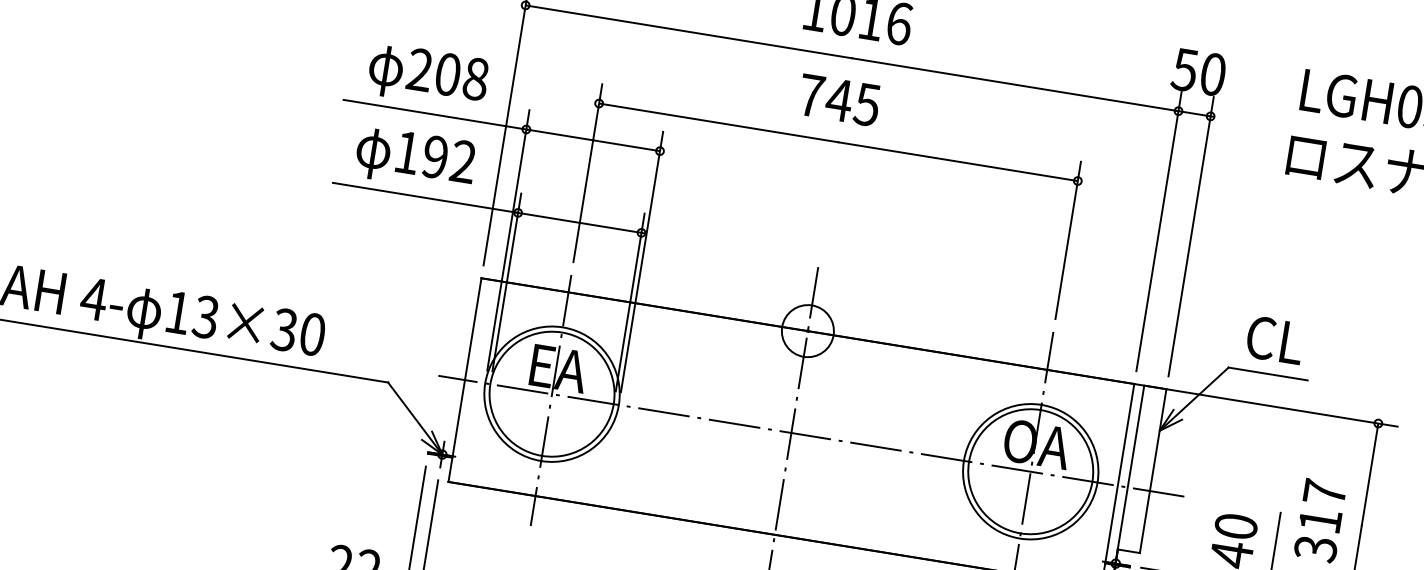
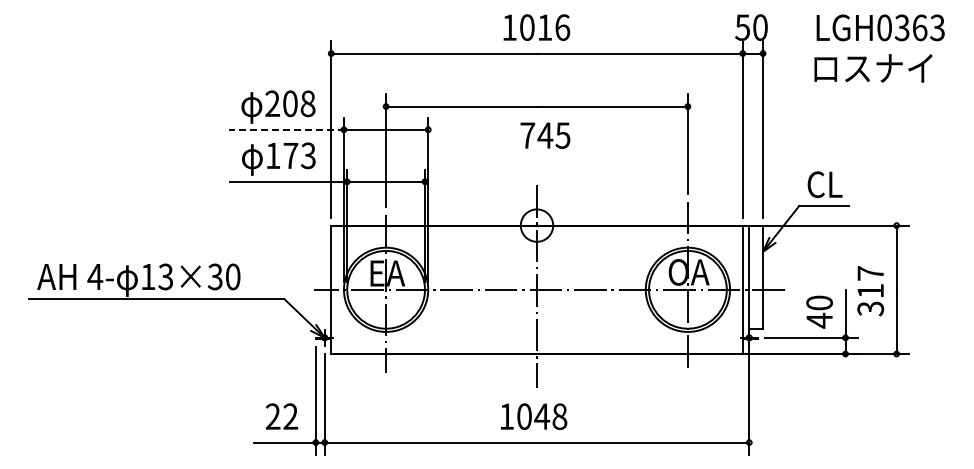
text: (839, 100) -> (545, 135), moved
line: (435, 114) -> (286, 129), solid -> dashed
text: (449, 158) -> (299, 155), 192 -> 173

